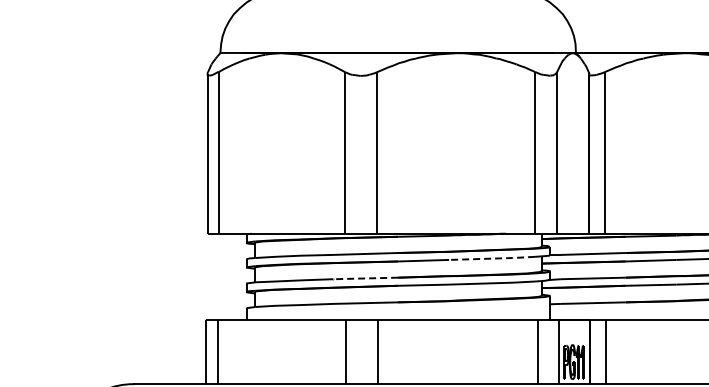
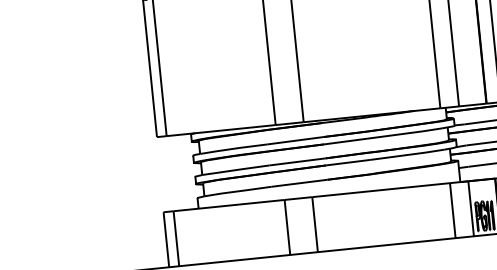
line: (492, 258) -> (405, 133), dashed -> solid
line: (364, 278) -> (296, 162), dashed -> solid

